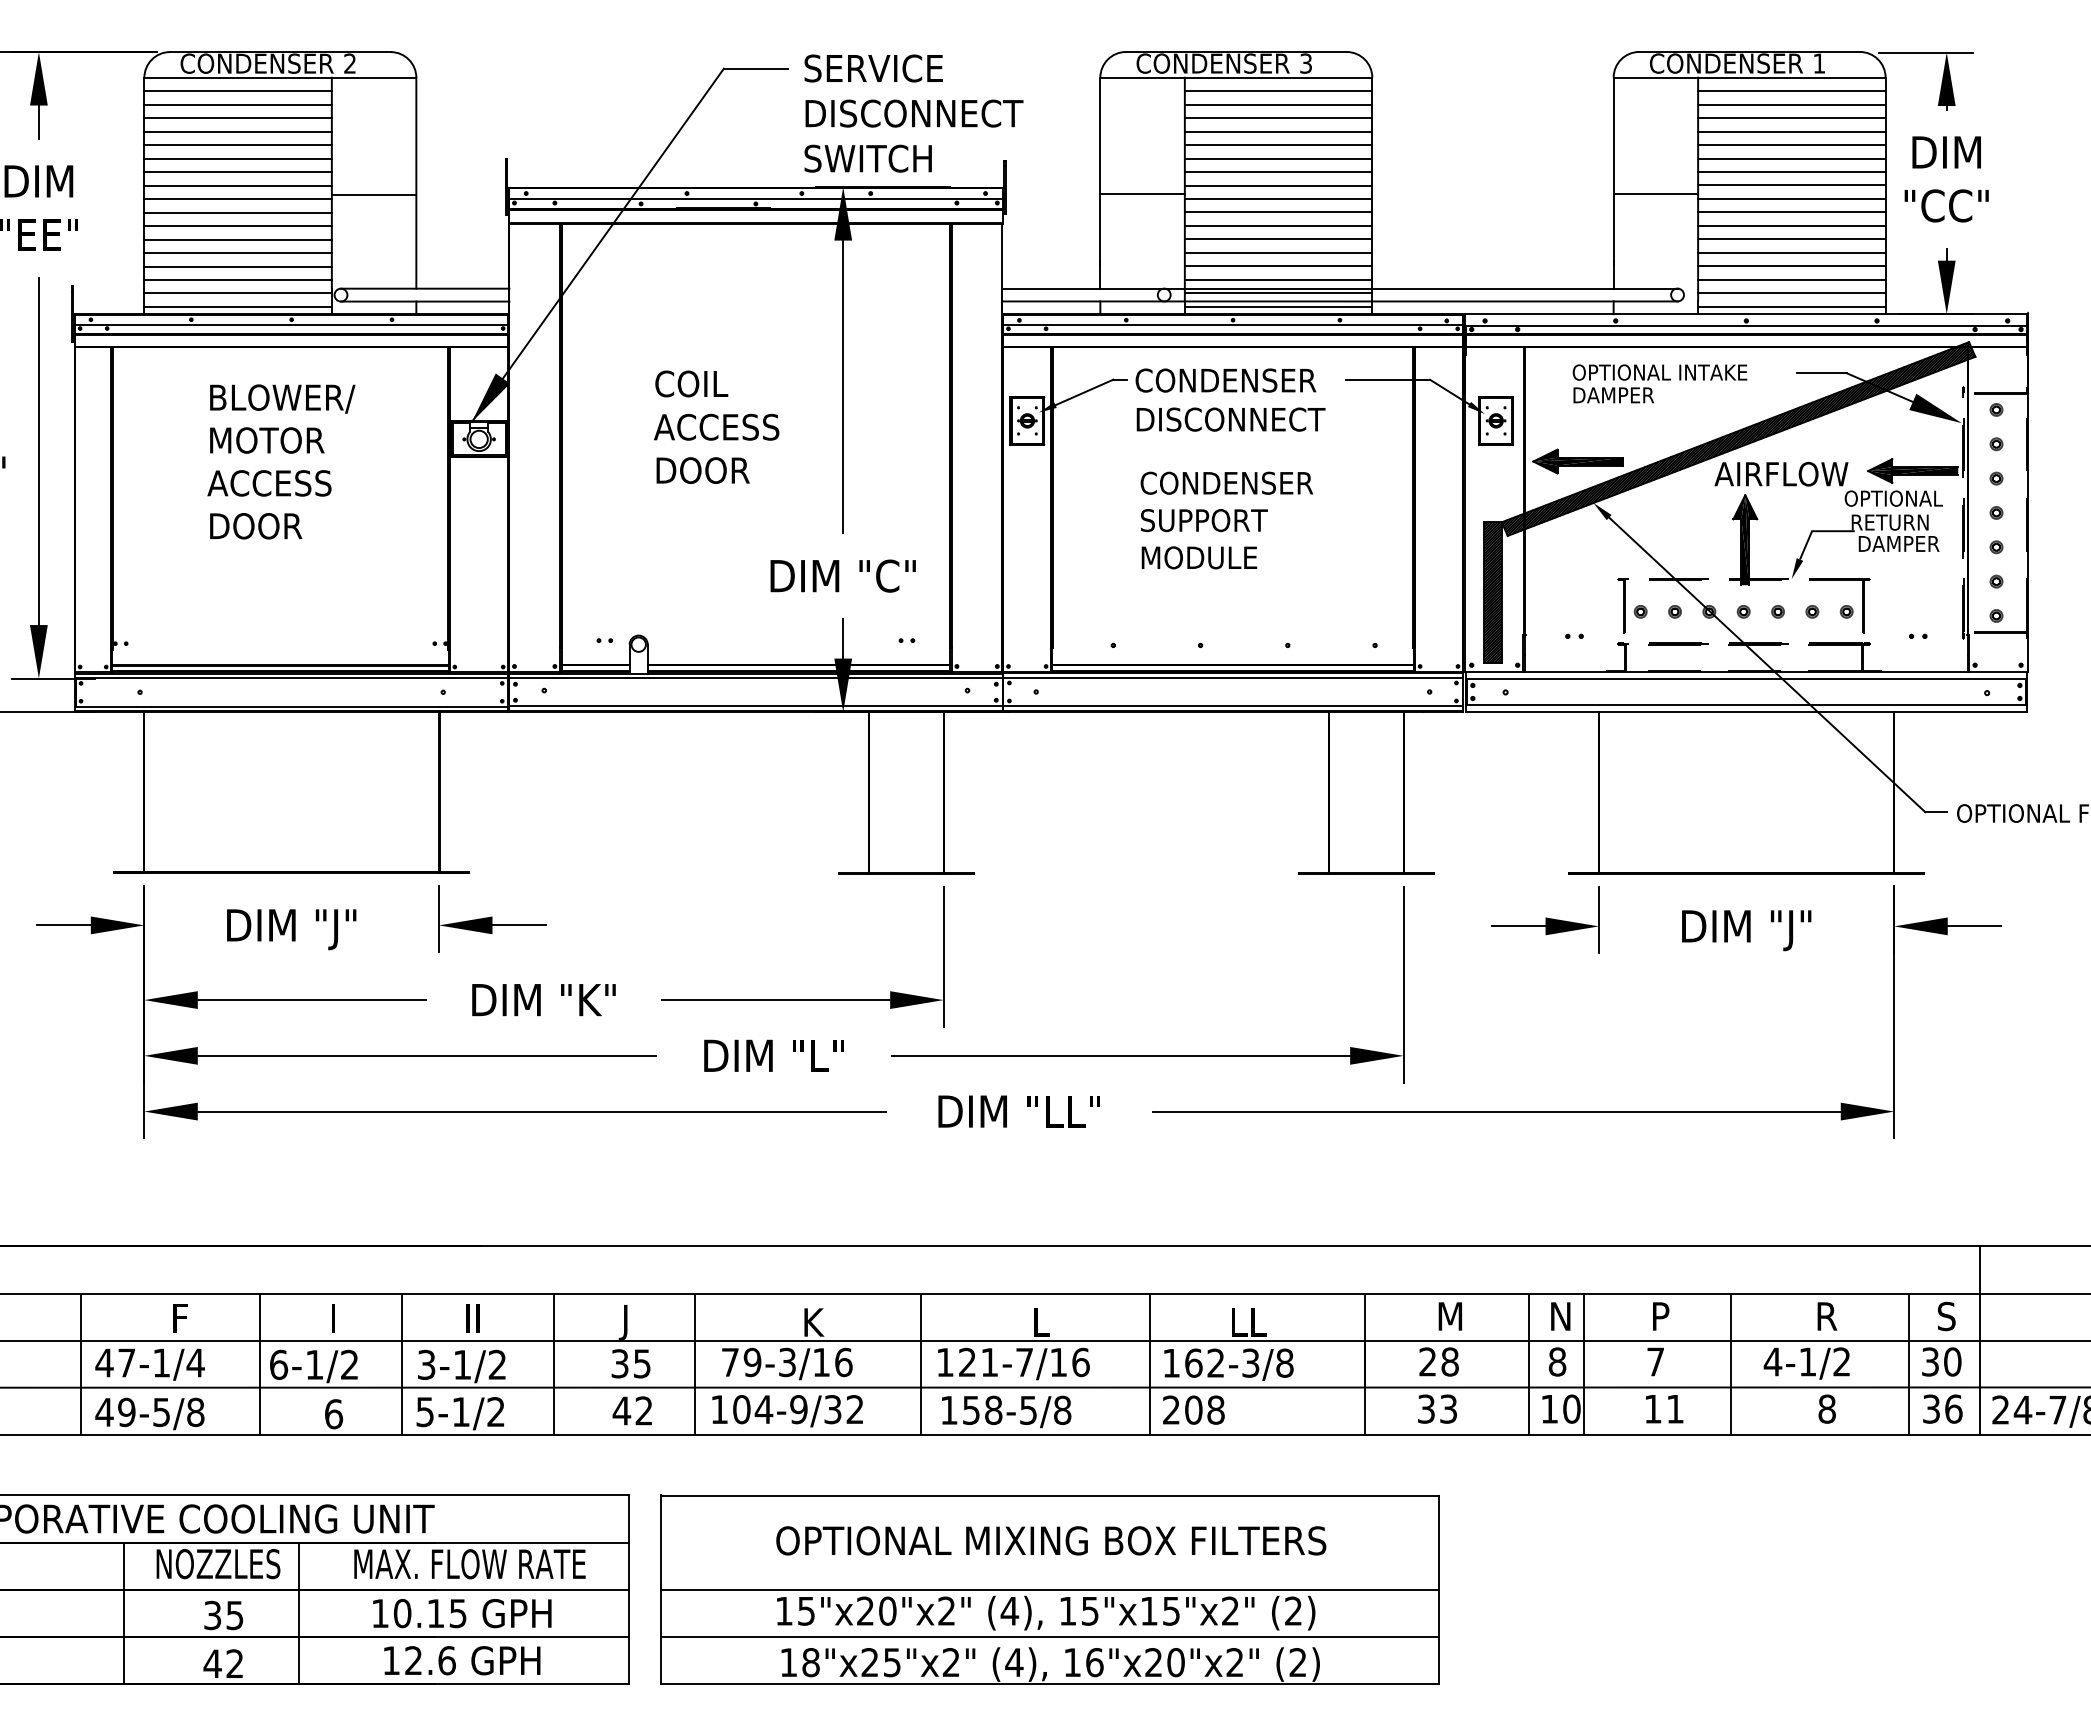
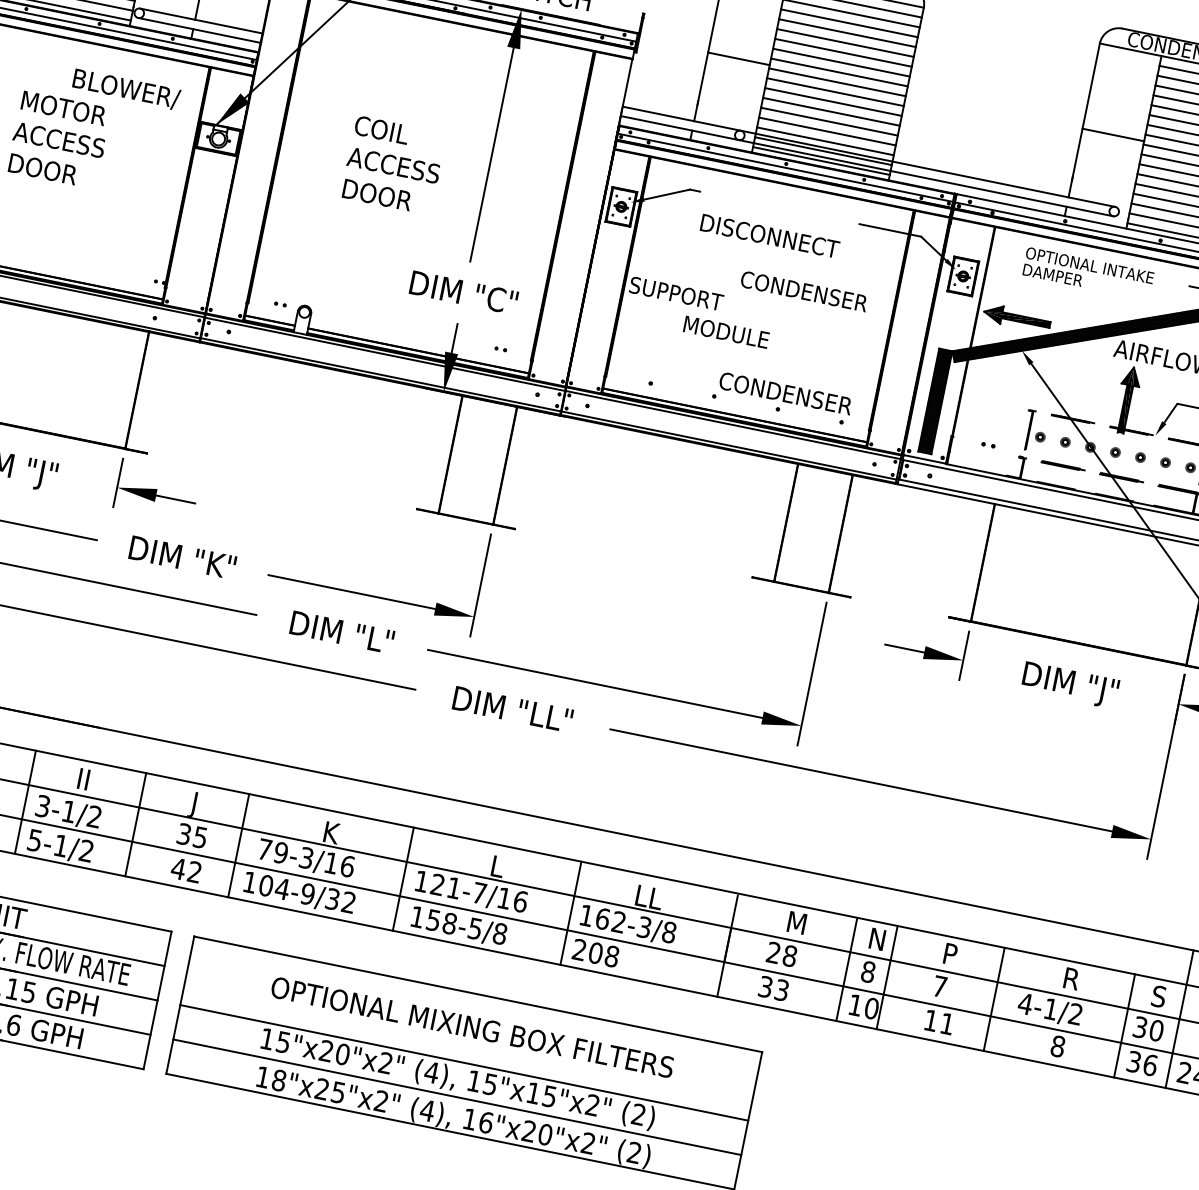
text: (1225, 380) -> (785, 393), moved
text: (282, 398) -> (126, 89), moved
text: (1226, 482) -> (804, 290), moved
text: (1204, 520) -> (676, 293), moved

